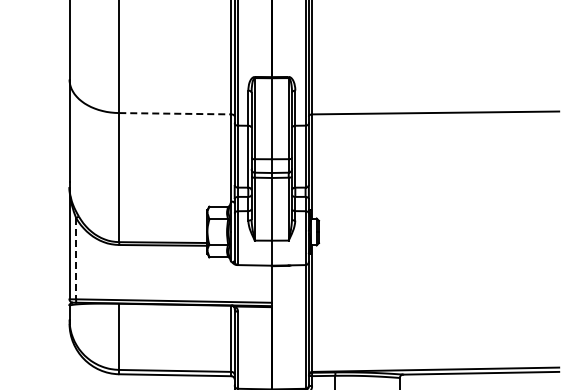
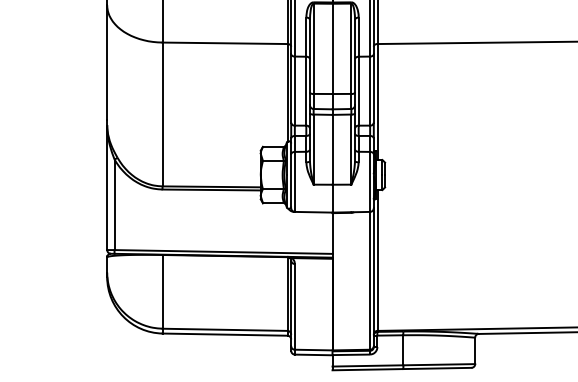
line: (175, 113) -> (225, 43), dashed -> solid
line: (76, 258) -> (114, 204), dashed -> solid

